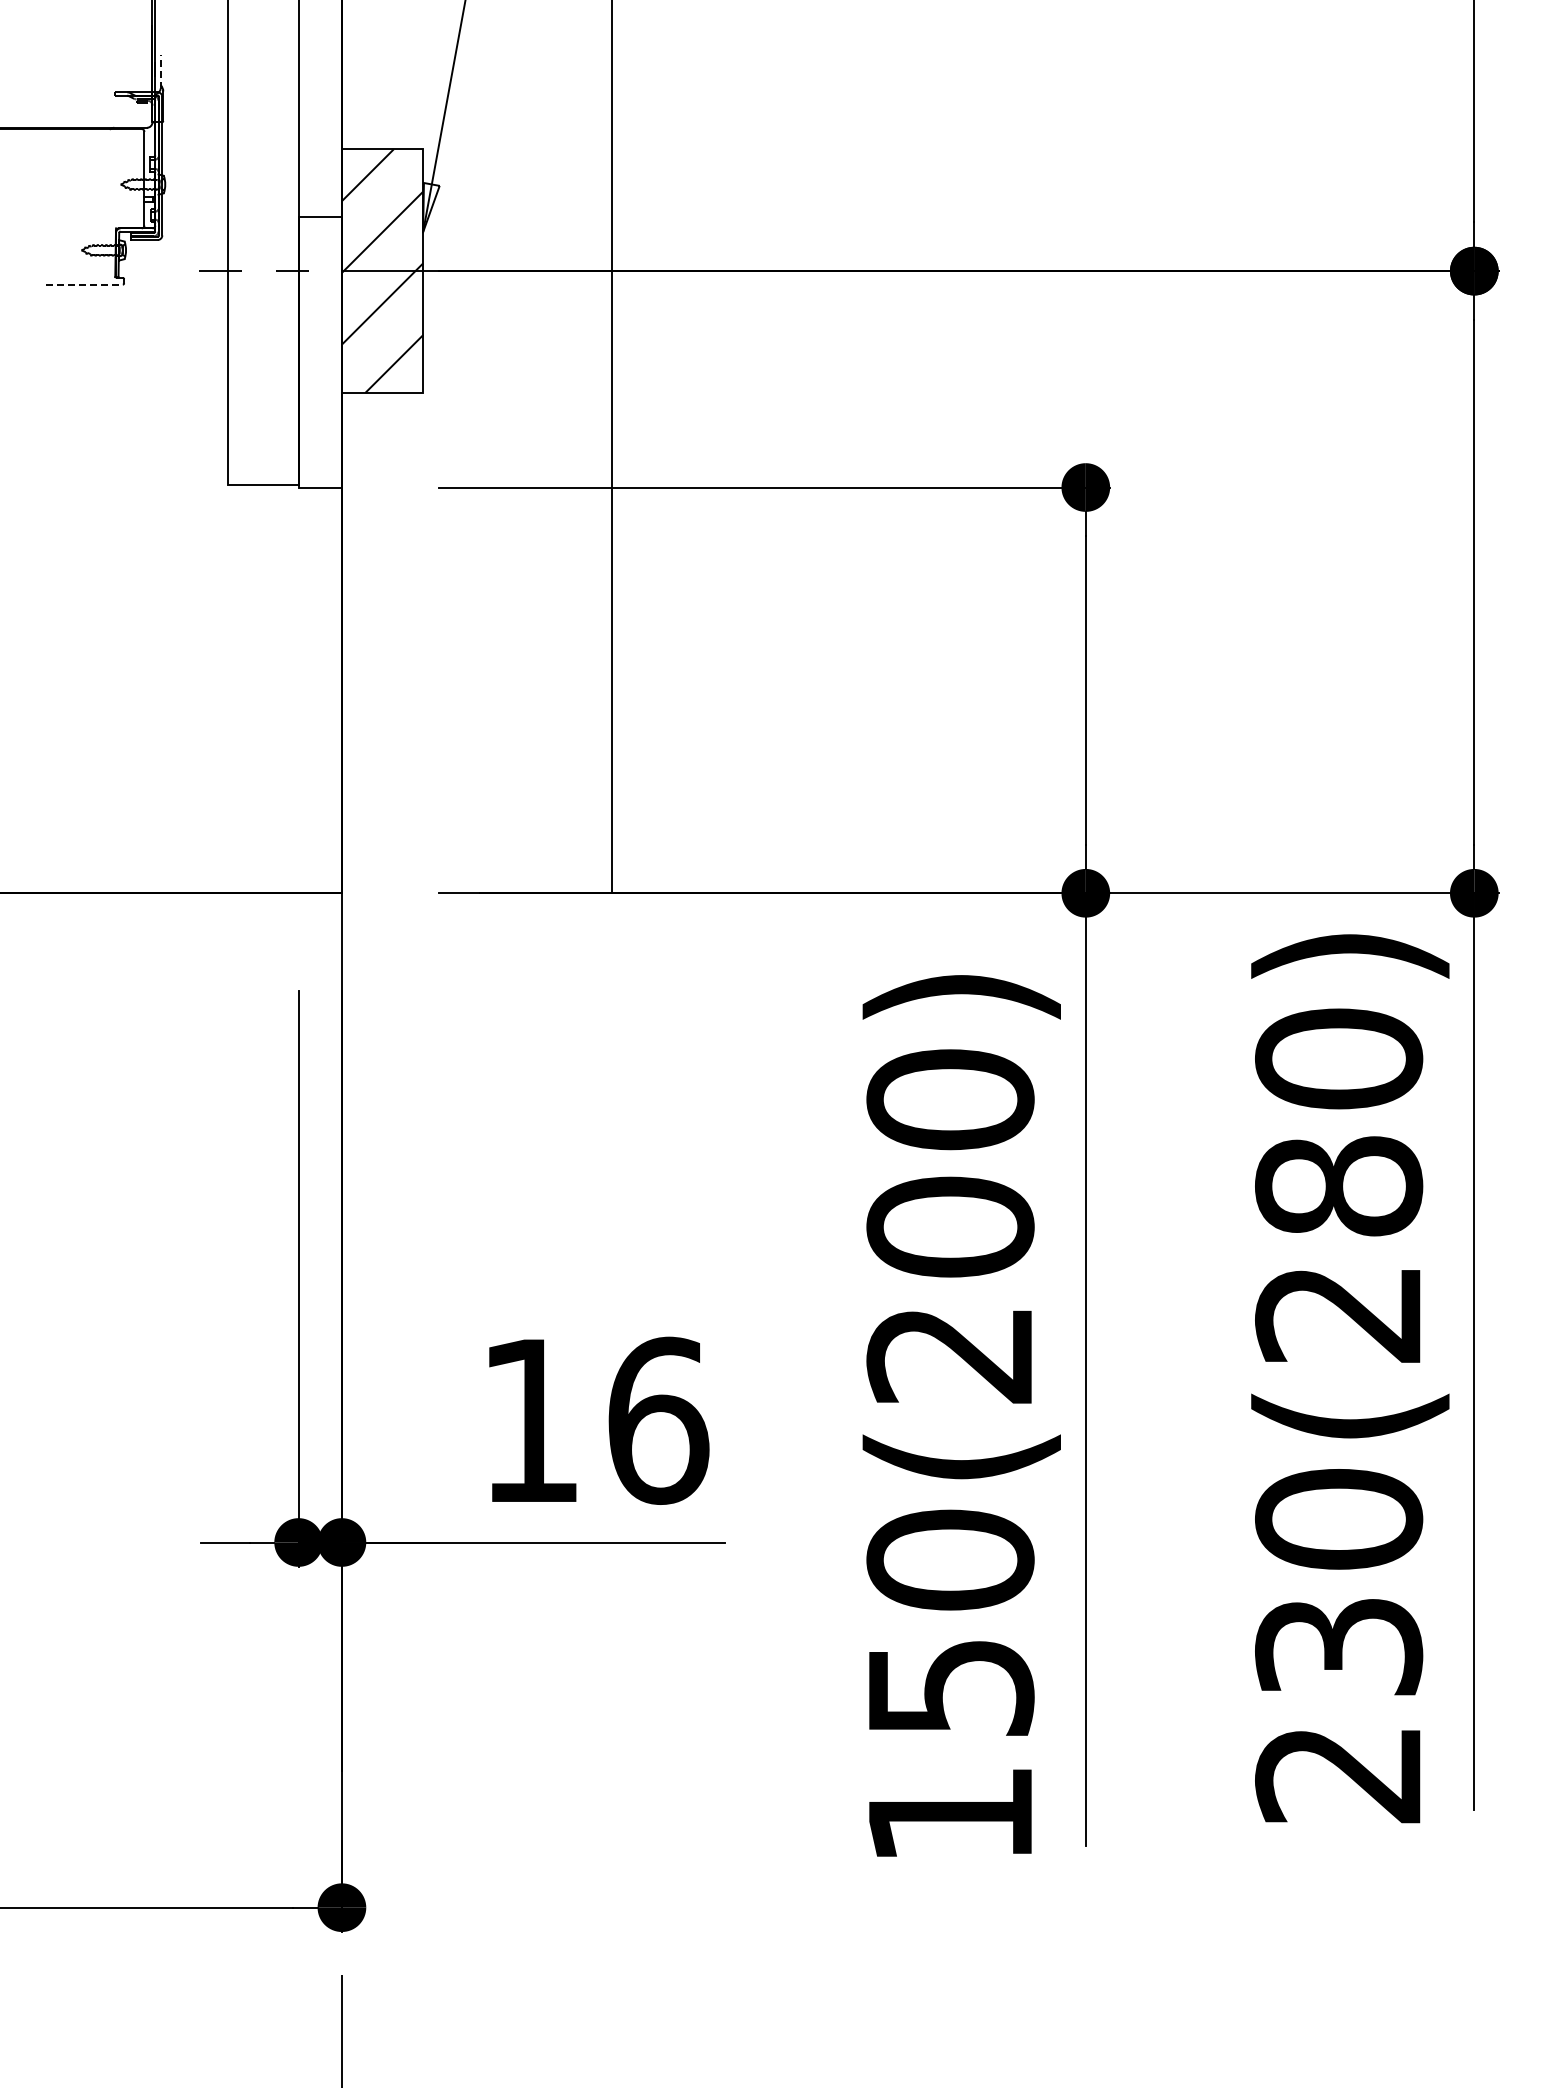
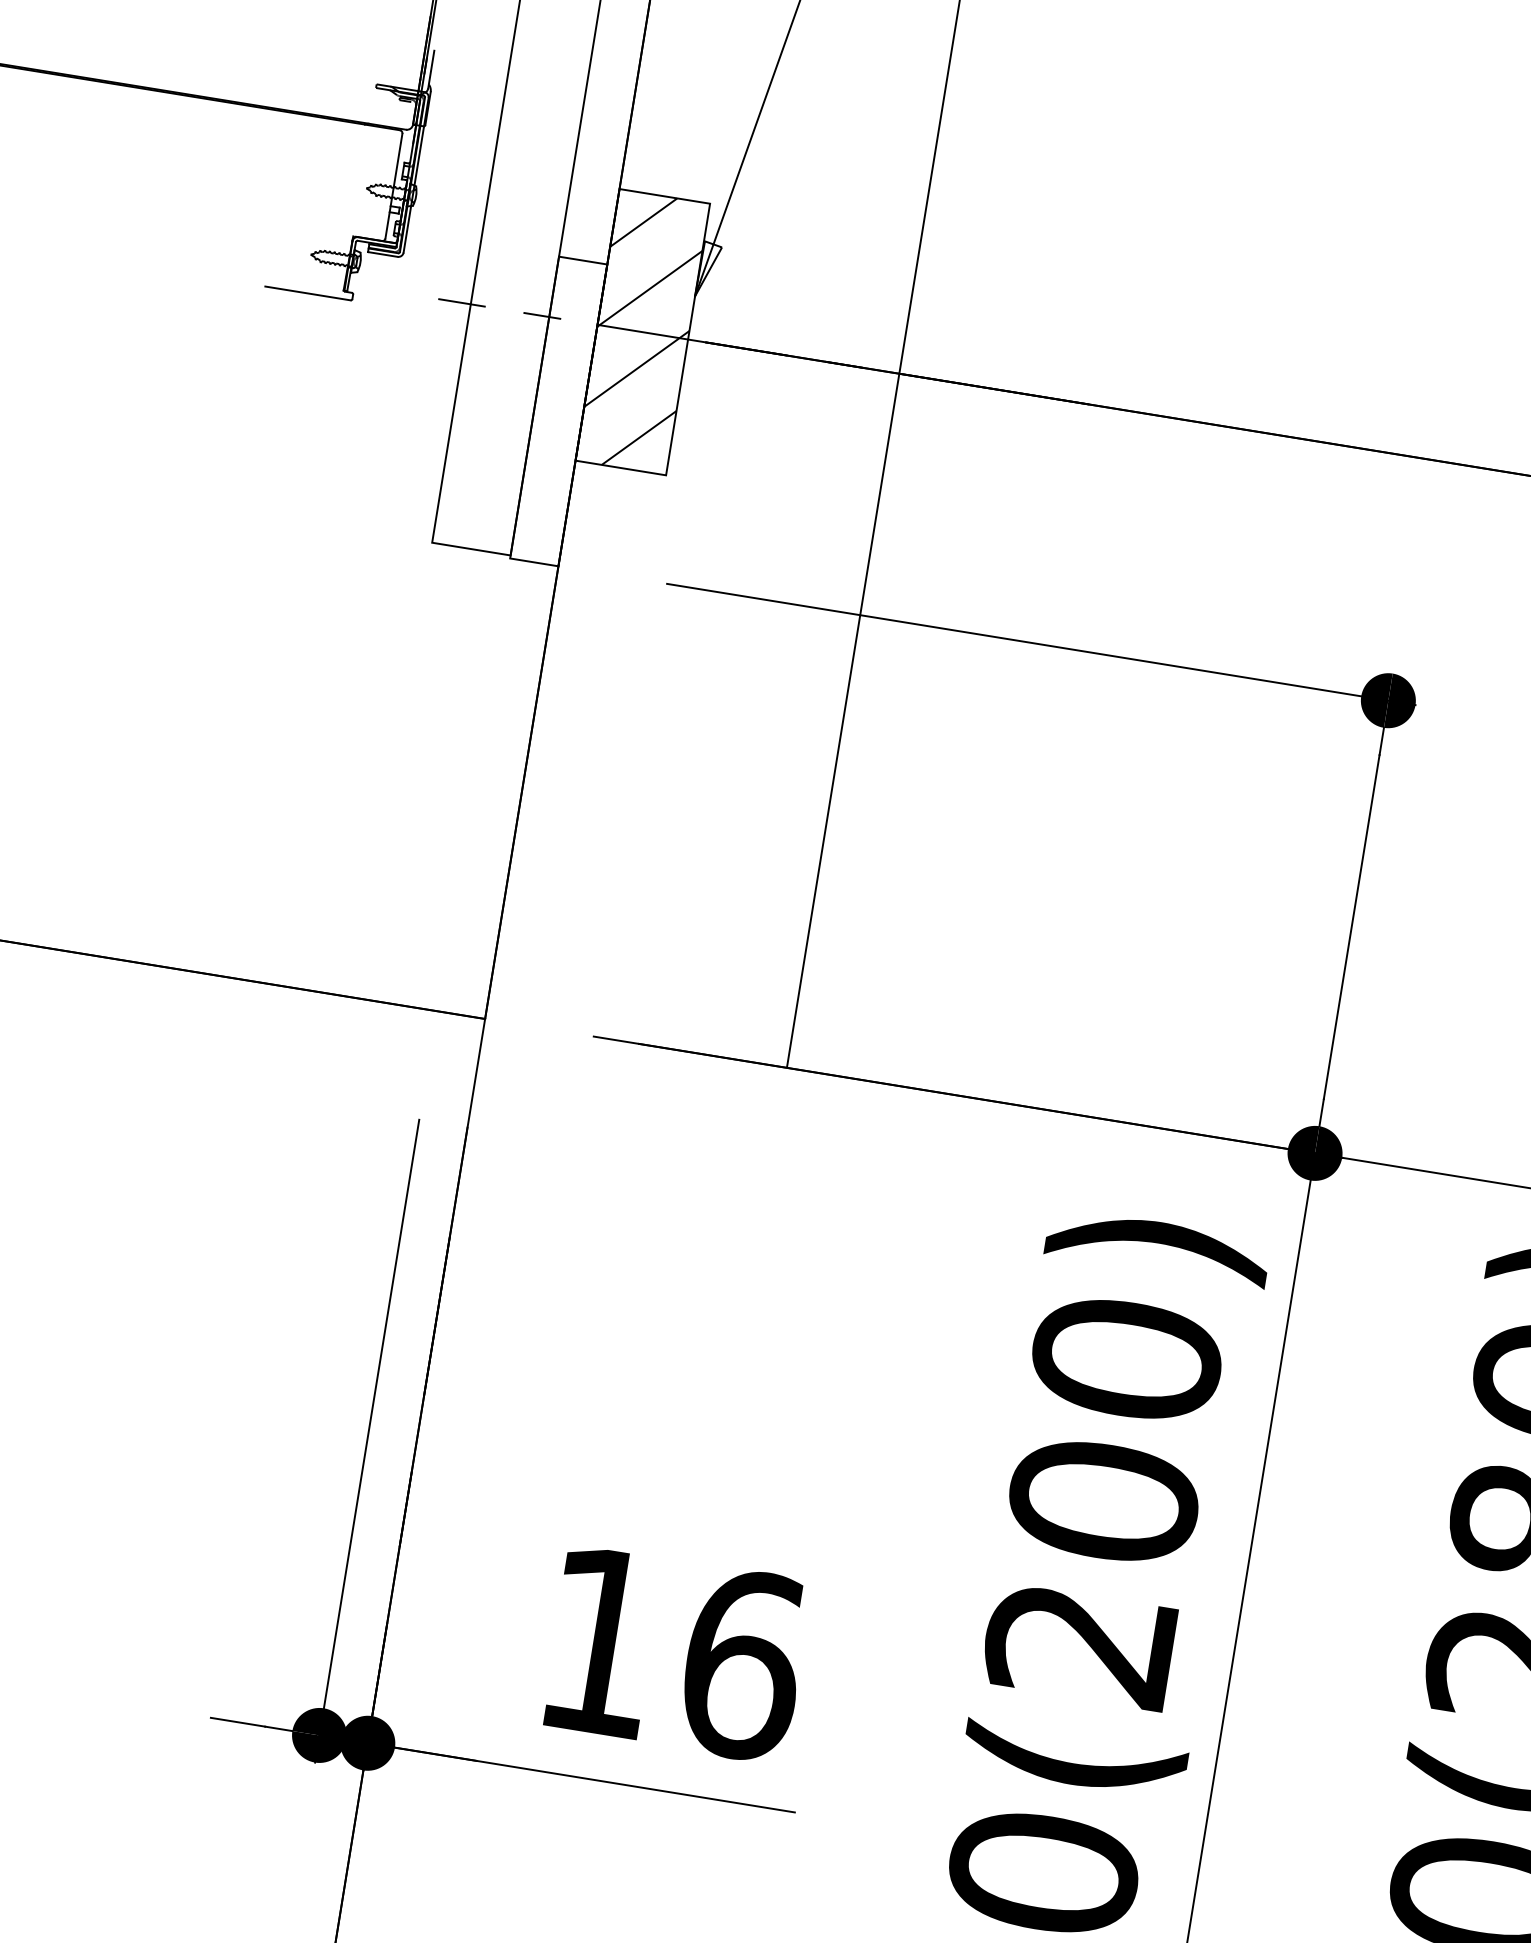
line: (160, 71) -> (431, 69), dashed -> solid
line: (85, 284) -> (309, 293), dashed -> solid

